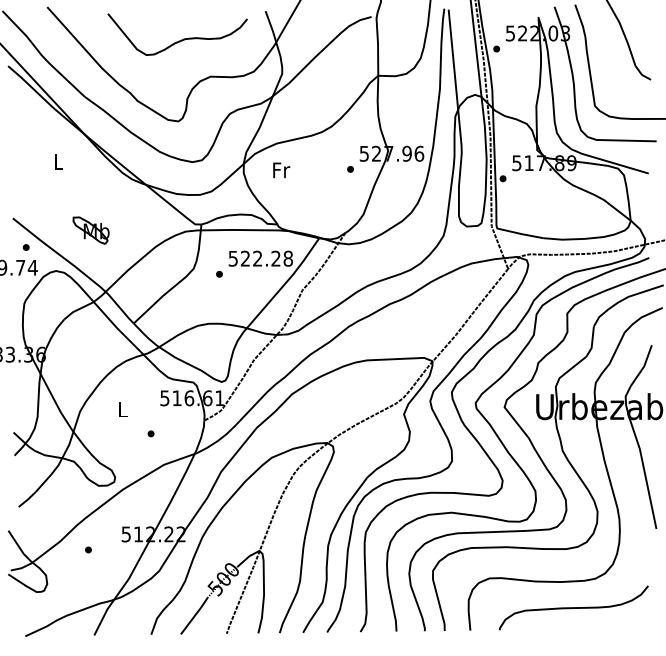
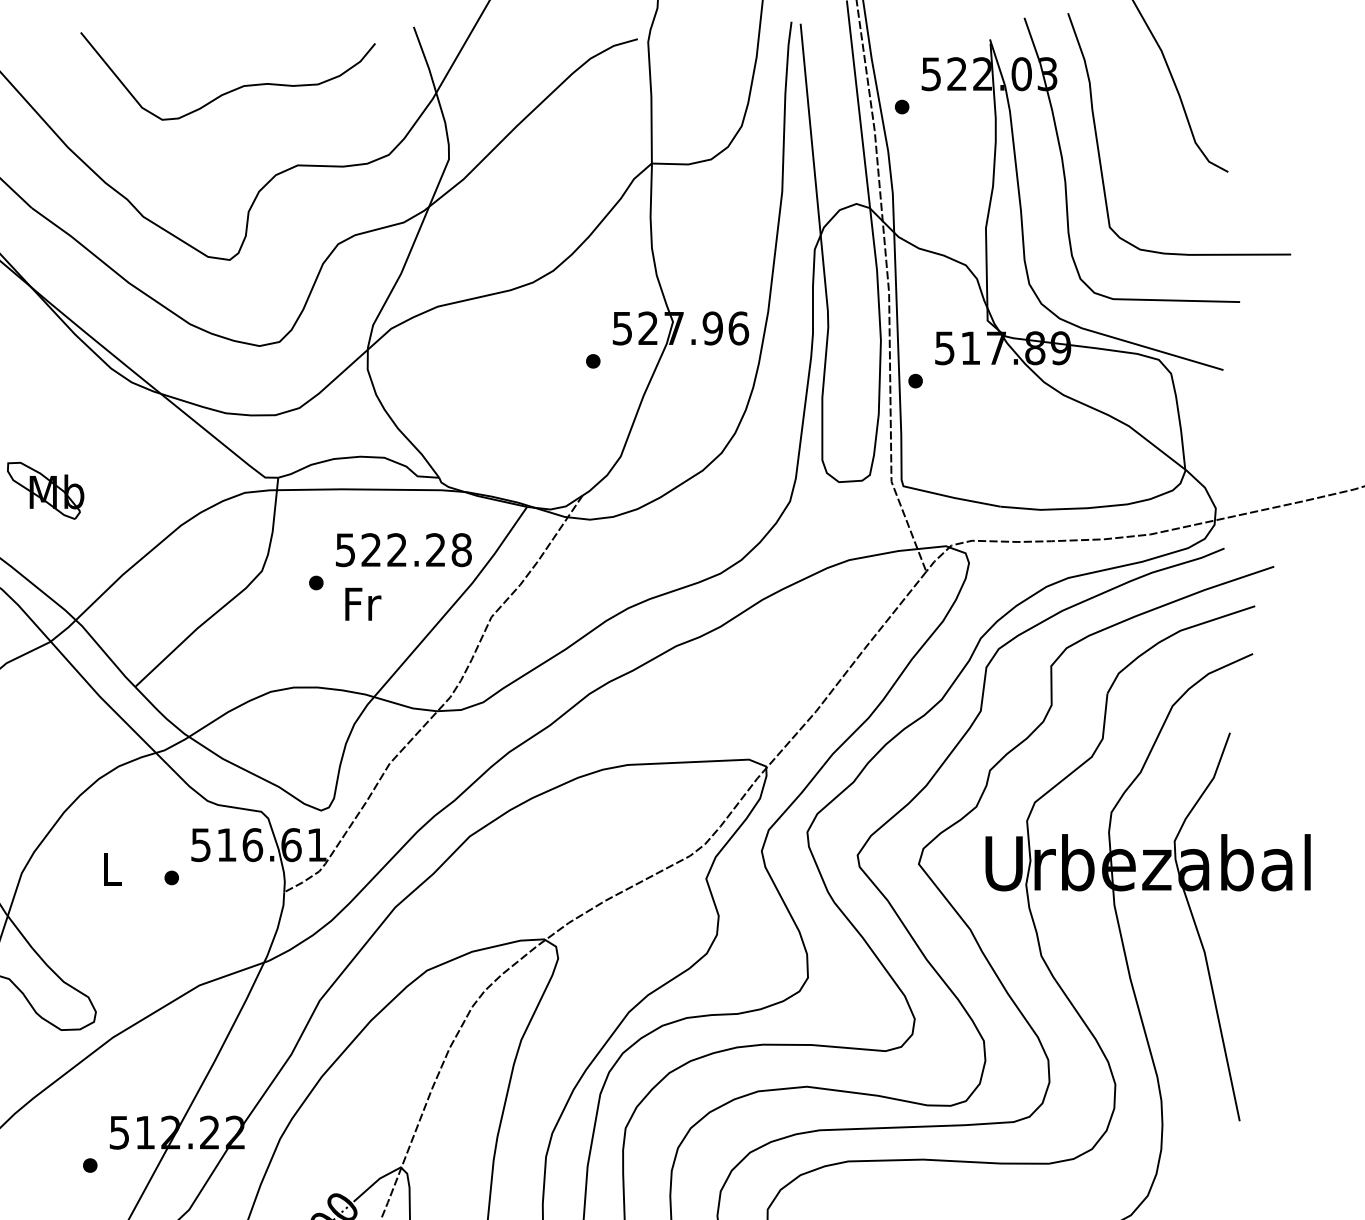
text: (281, 170) -> (362, 604), moved
part: (150, 433) -> (170, 877), moved
part: (88, 549) -> (90, 1164), moved

